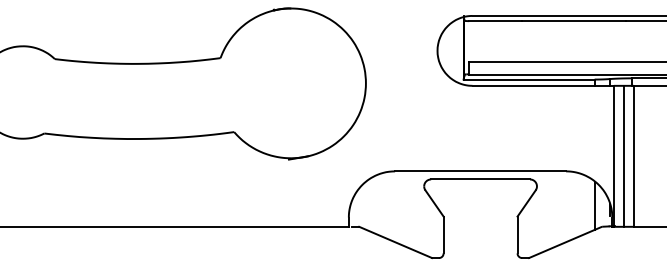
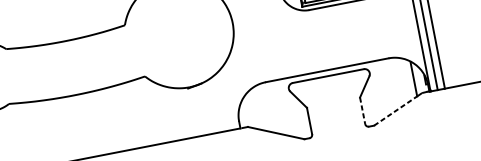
line: (517, 235) -> (362, 111), solid -> dashed
line: (561, 243) -> (395, 110), solid -> dashed

